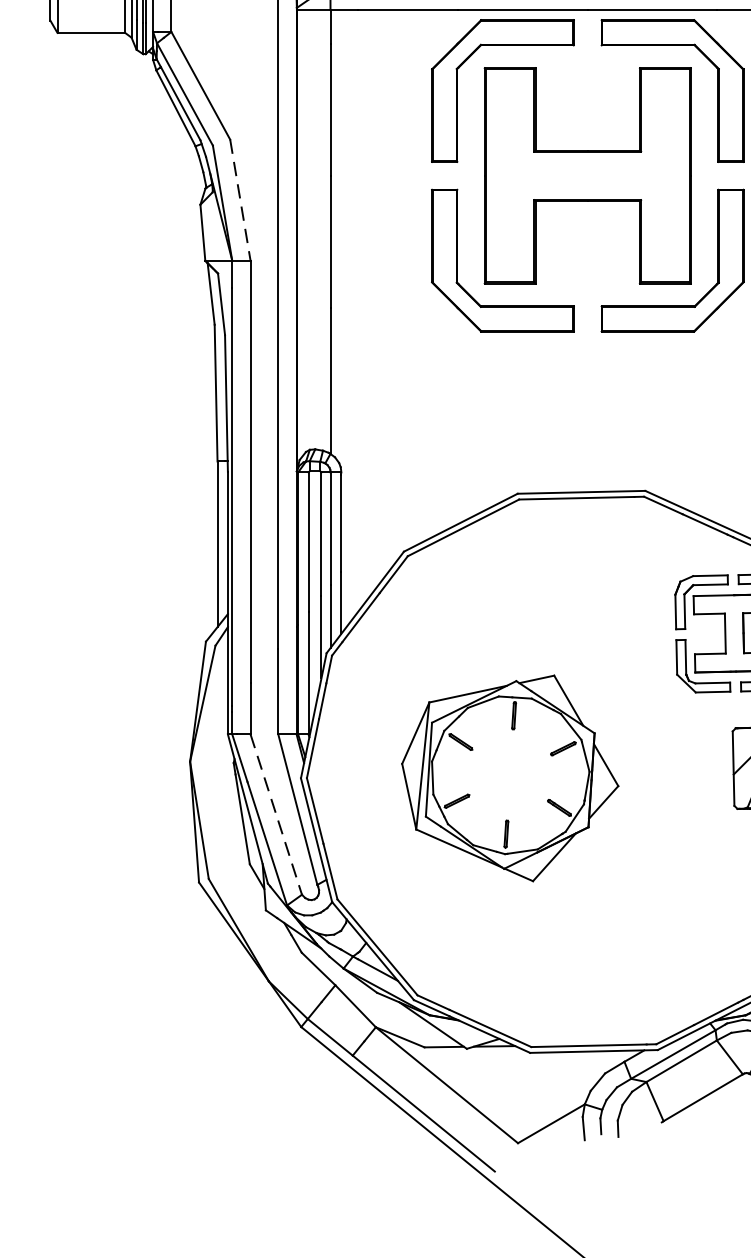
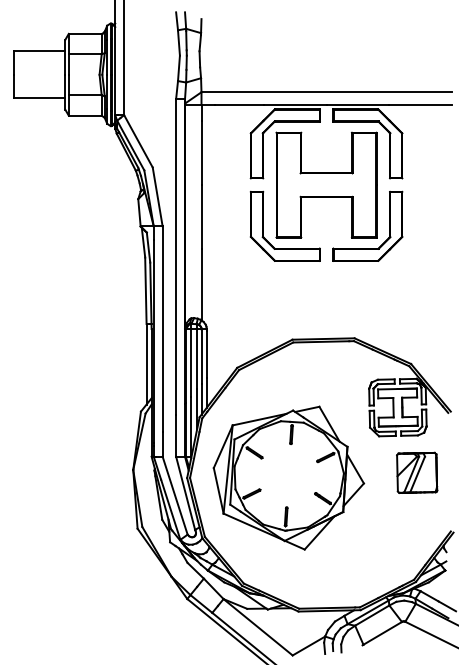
line: (239, 199) -> (157, 196), dashed -> solid
part: (509, 777) -> (288, 477), size x1.43
line: (276, 814) -> (175, 495), dashed -> solid

